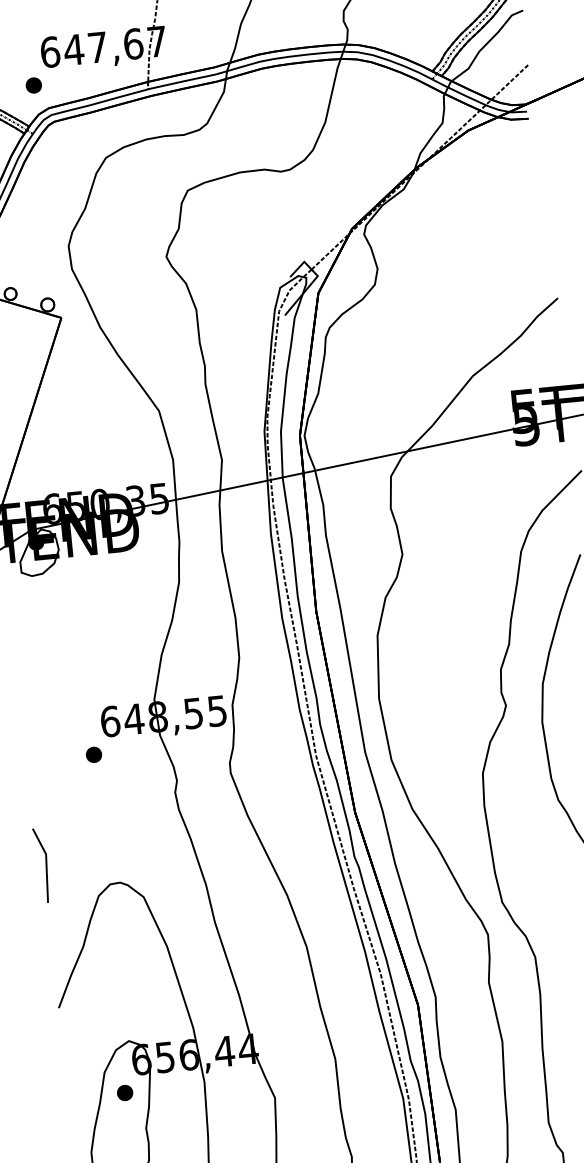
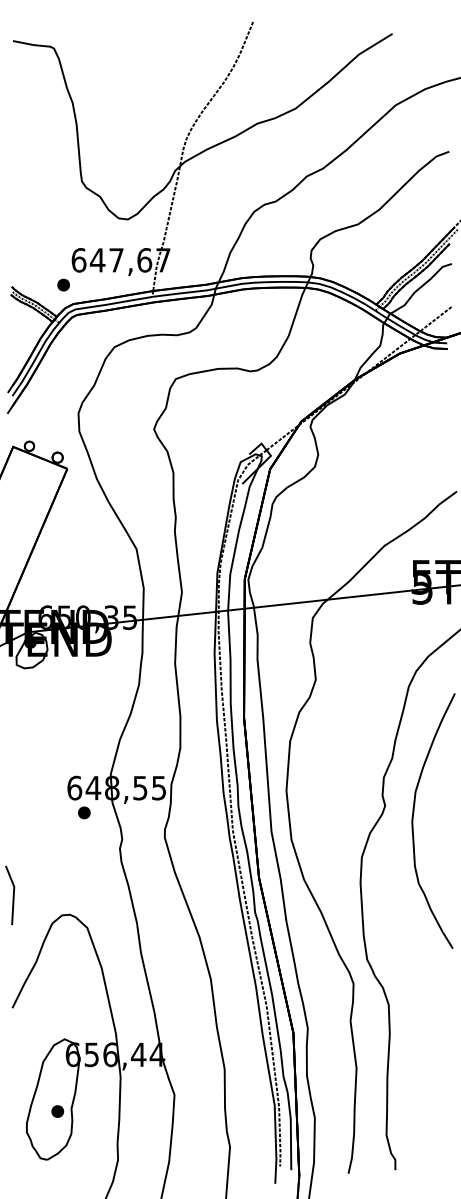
part: (94, 754) -> (84, 812), moved
part: (124, 1092) -> (57, 1111), moved

